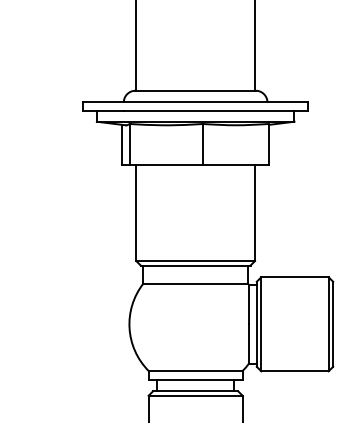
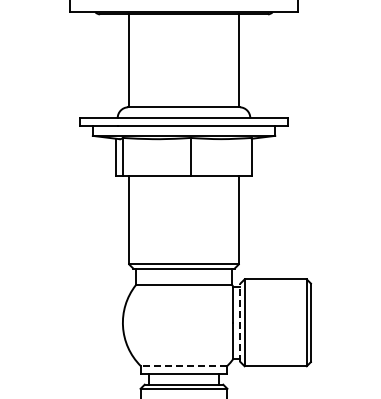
line: (256, 323) -> (240, 322), solid -> dashed
line: (195, 371) -> (183, 366), solid -> dashed

